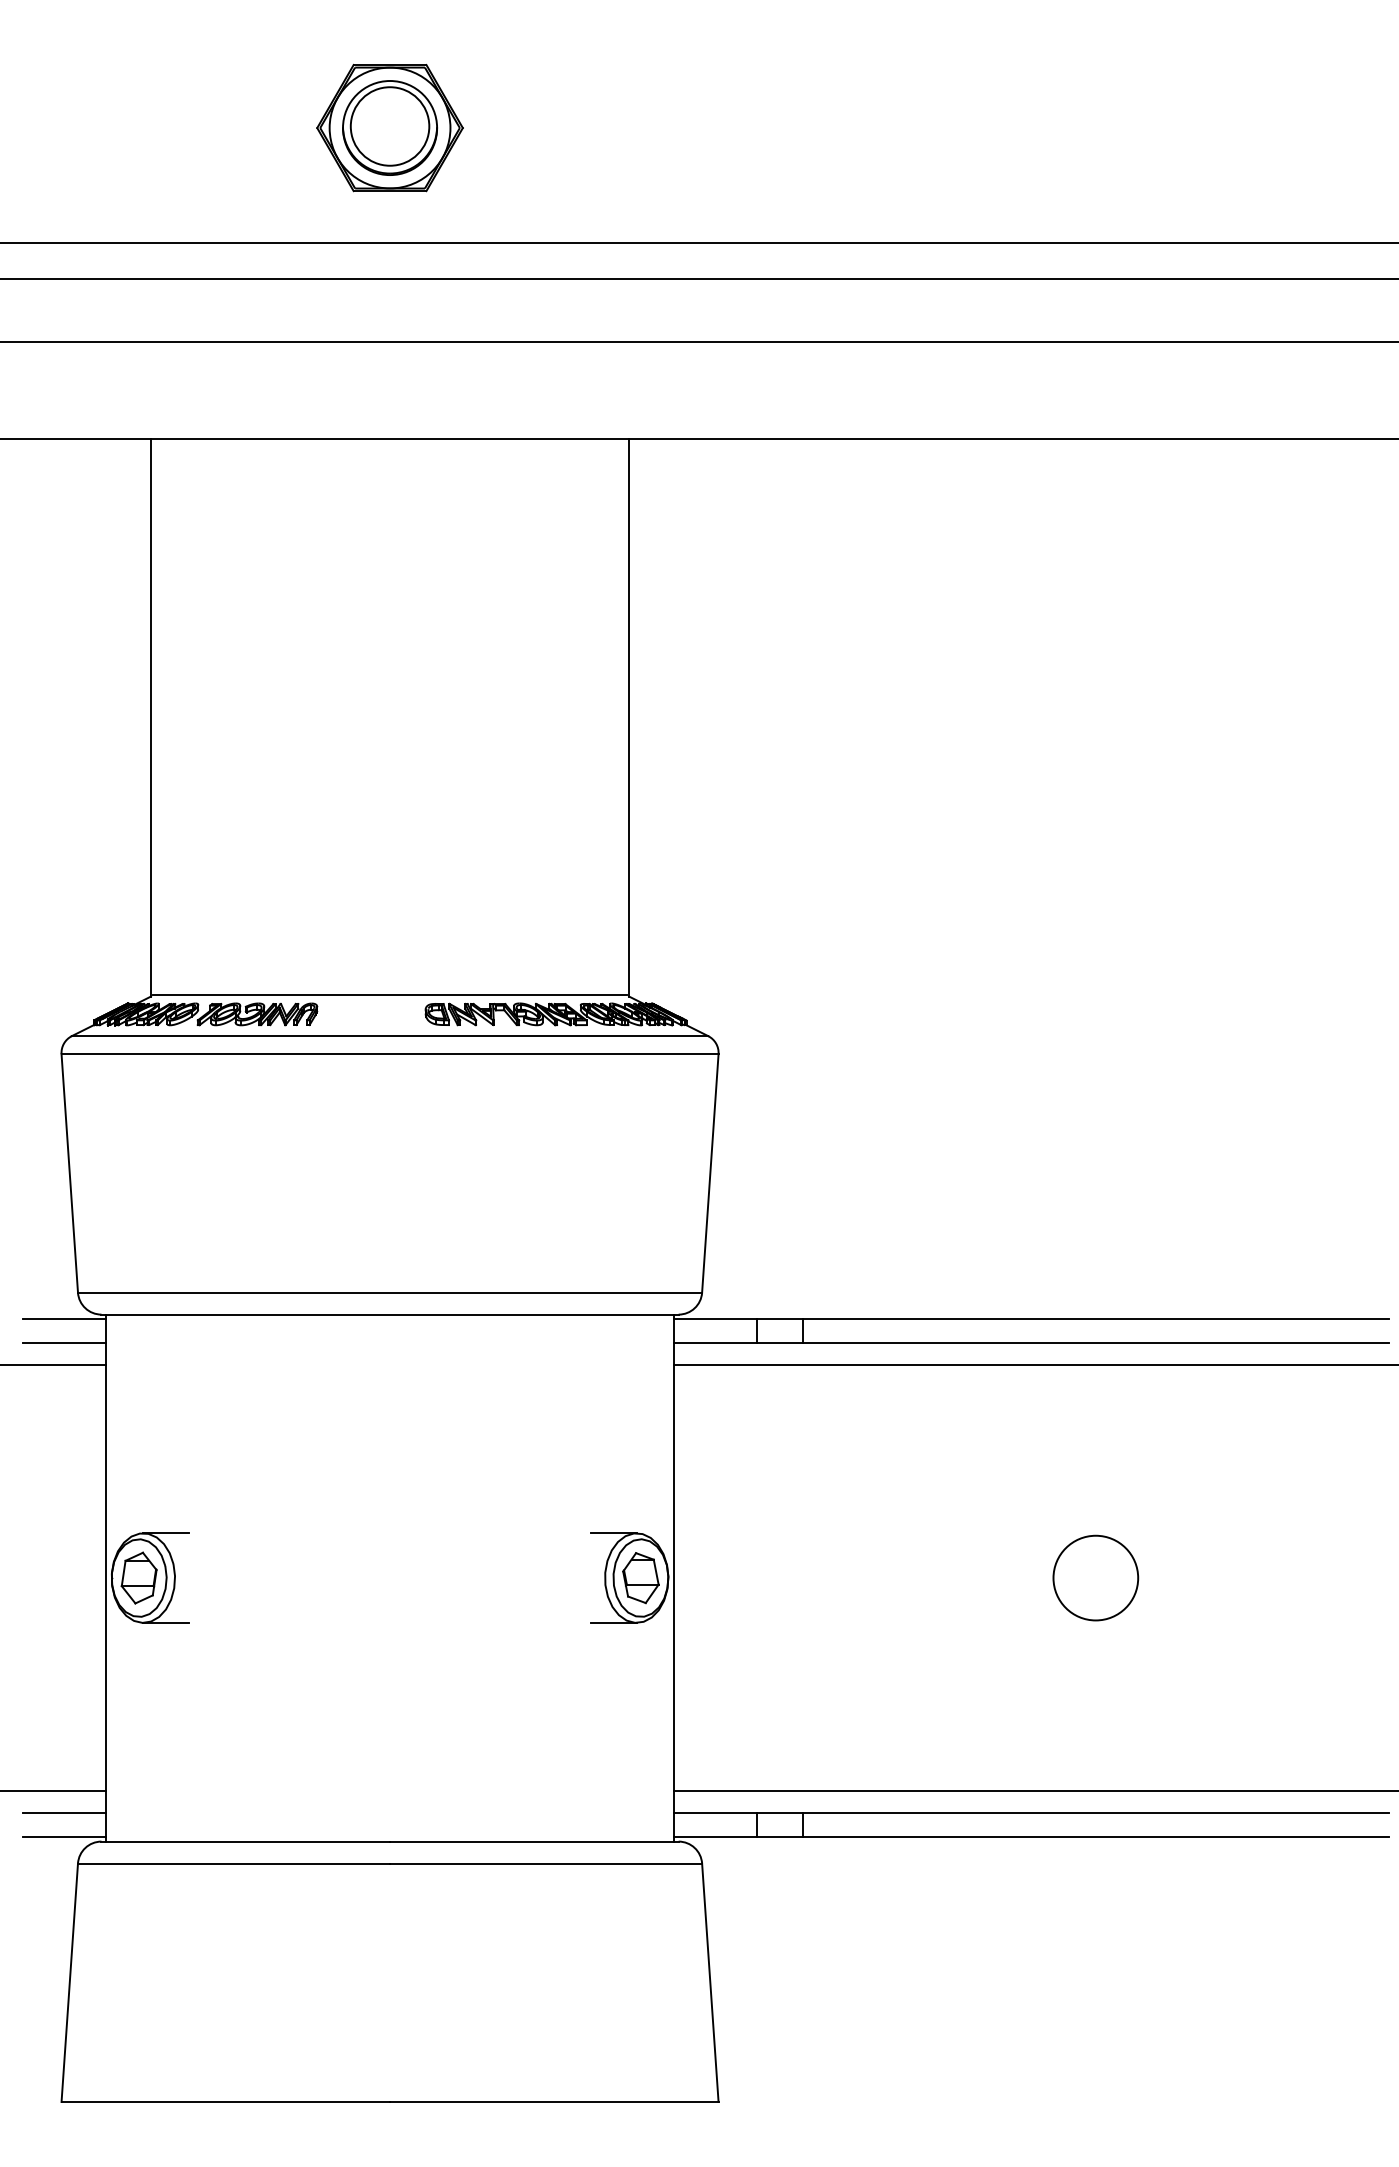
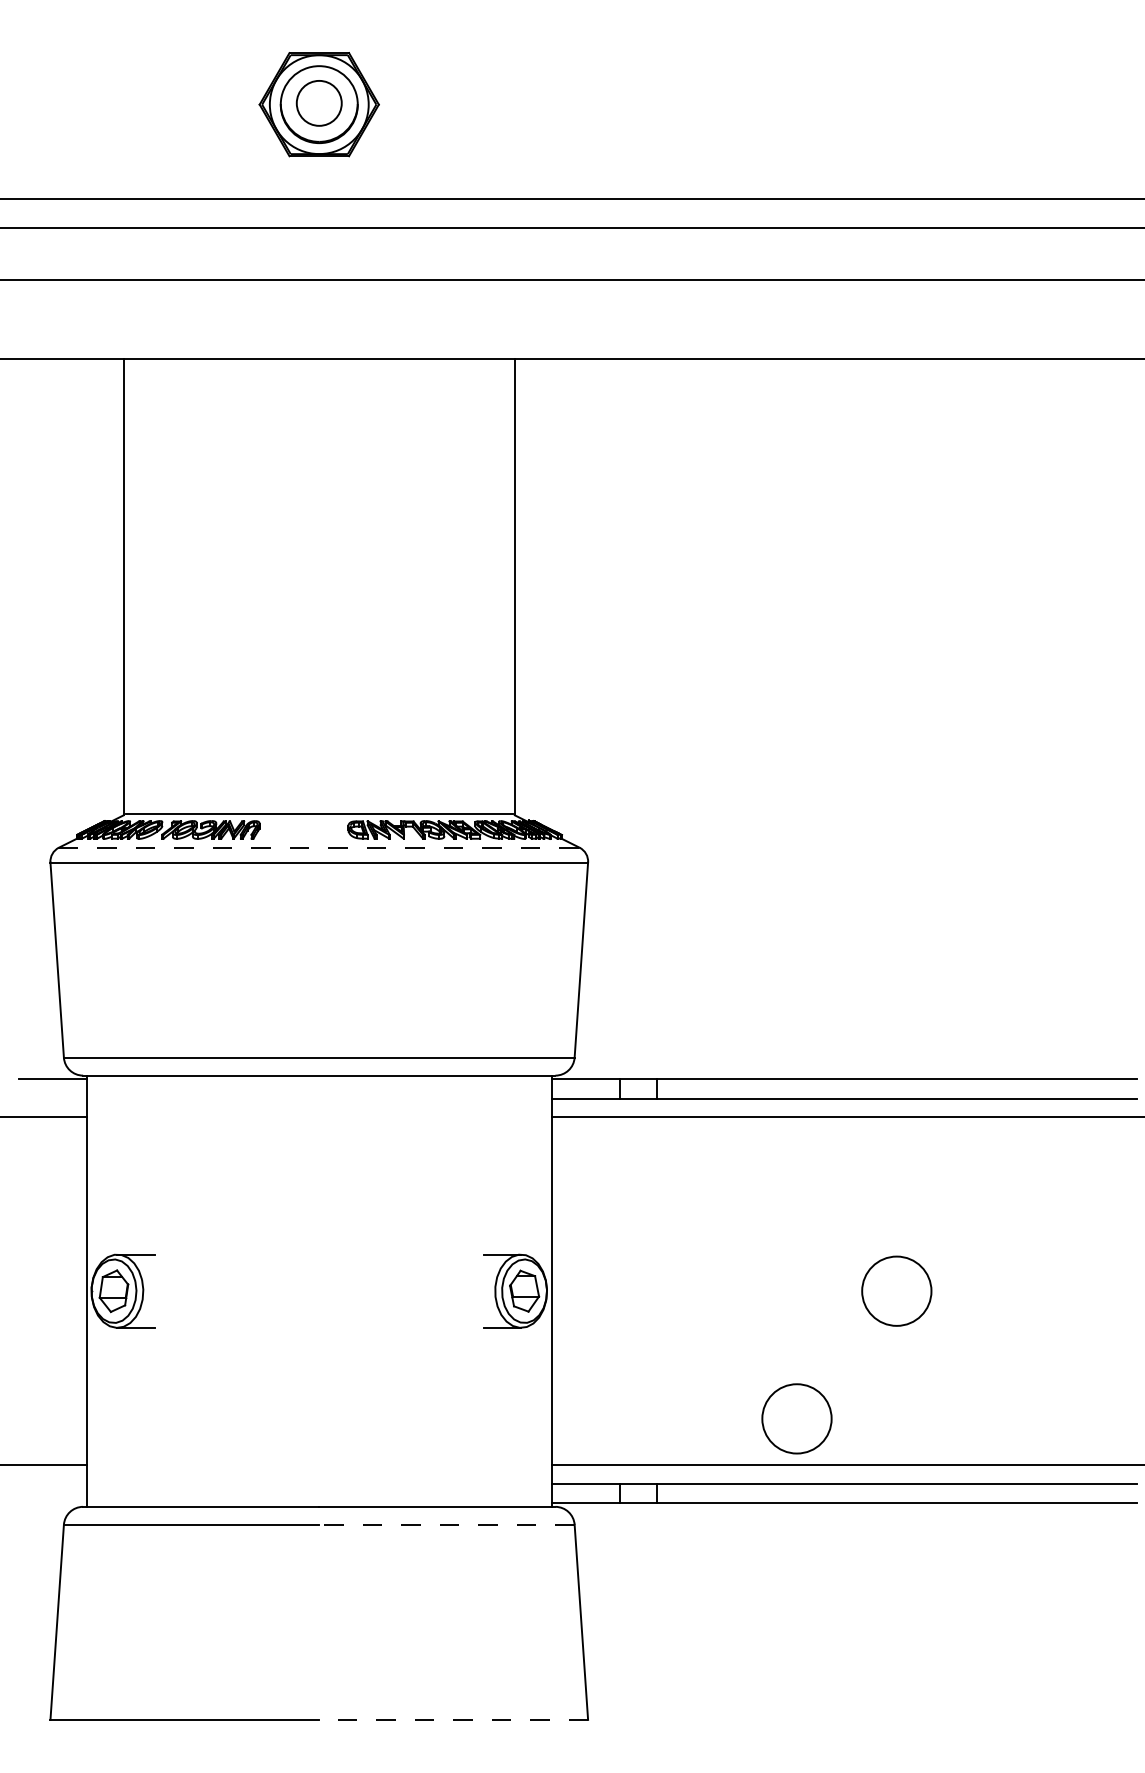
circle: (389, 126) -> (318, 103), size x0.7
line: (390, 1036) -> (319, 848), solid -> dashed
line: (64, 1342) -> (52, 1098), removed
circle: (973, 1733) -> (796, 1418), added
line: (64, 1813) -> (52, 1483), removed
line: (64, 1836) -> (52, 1502), removed
line: (545, 1863) -> (446, 1524), solid -> dashed
line: (553, 2101) -> (453, 1719), solid -> dashed

